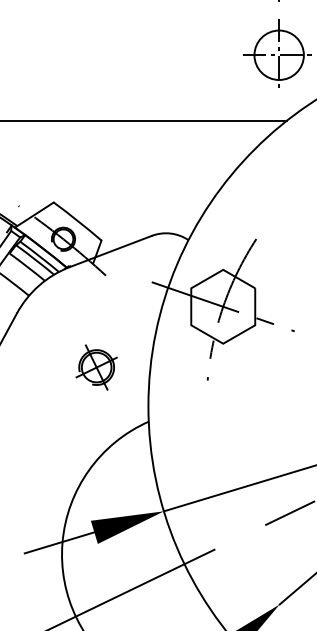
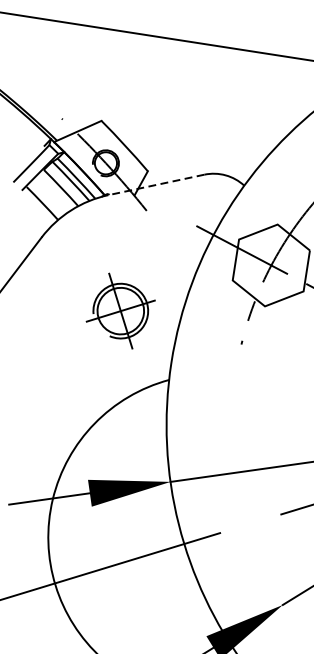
line: (110, 251) -> (155, 184), solid -> dashed
part: (96, 367) -> (120, 310), size x1.4

